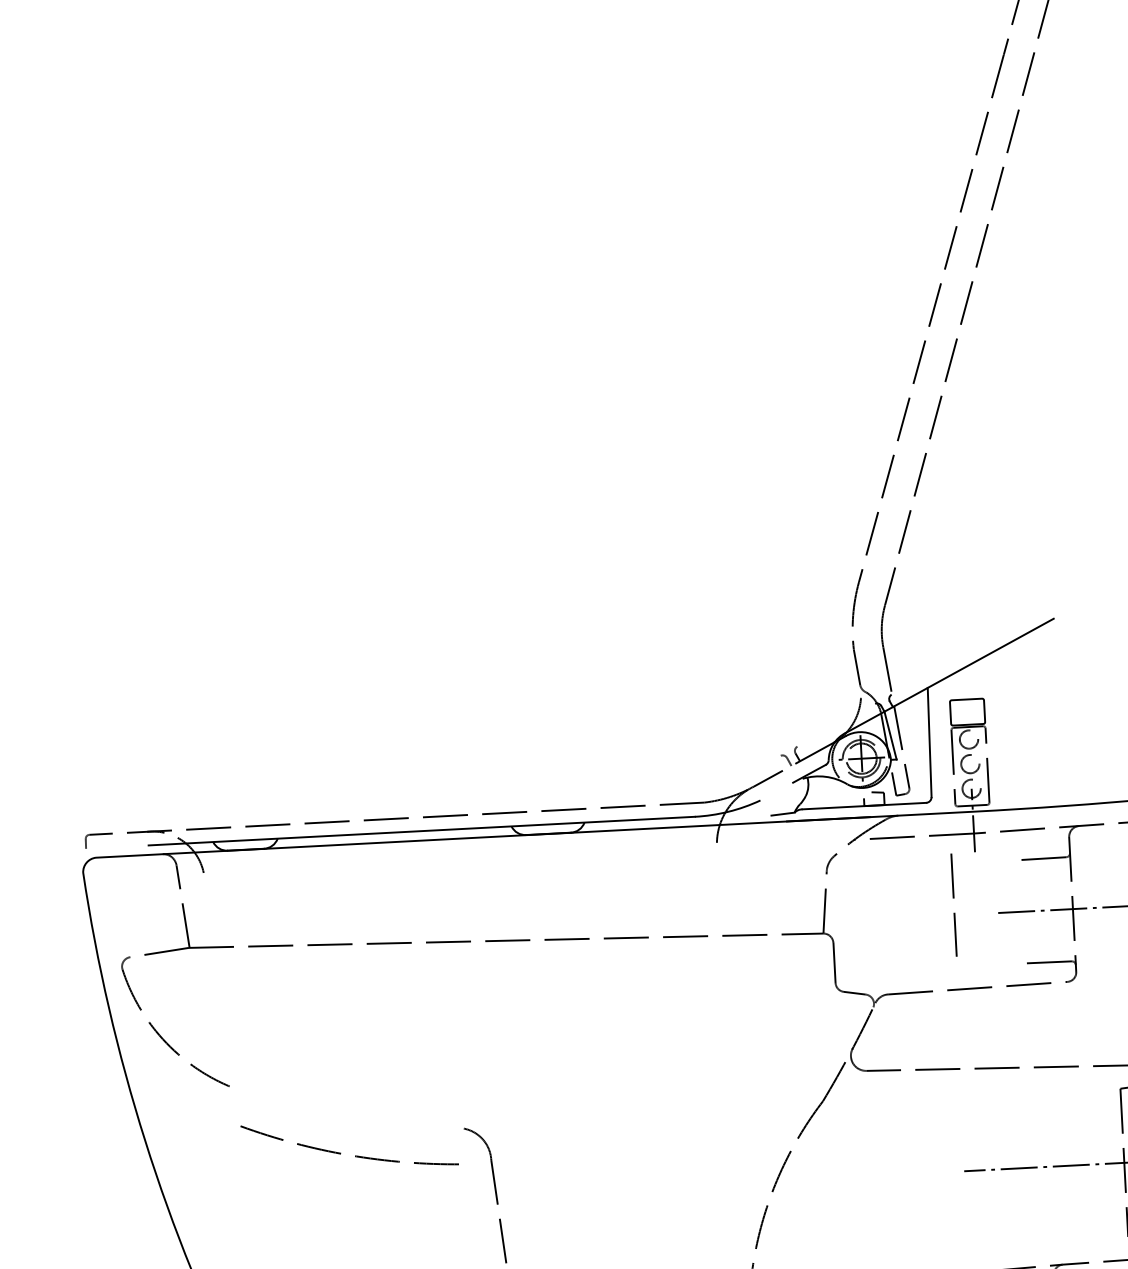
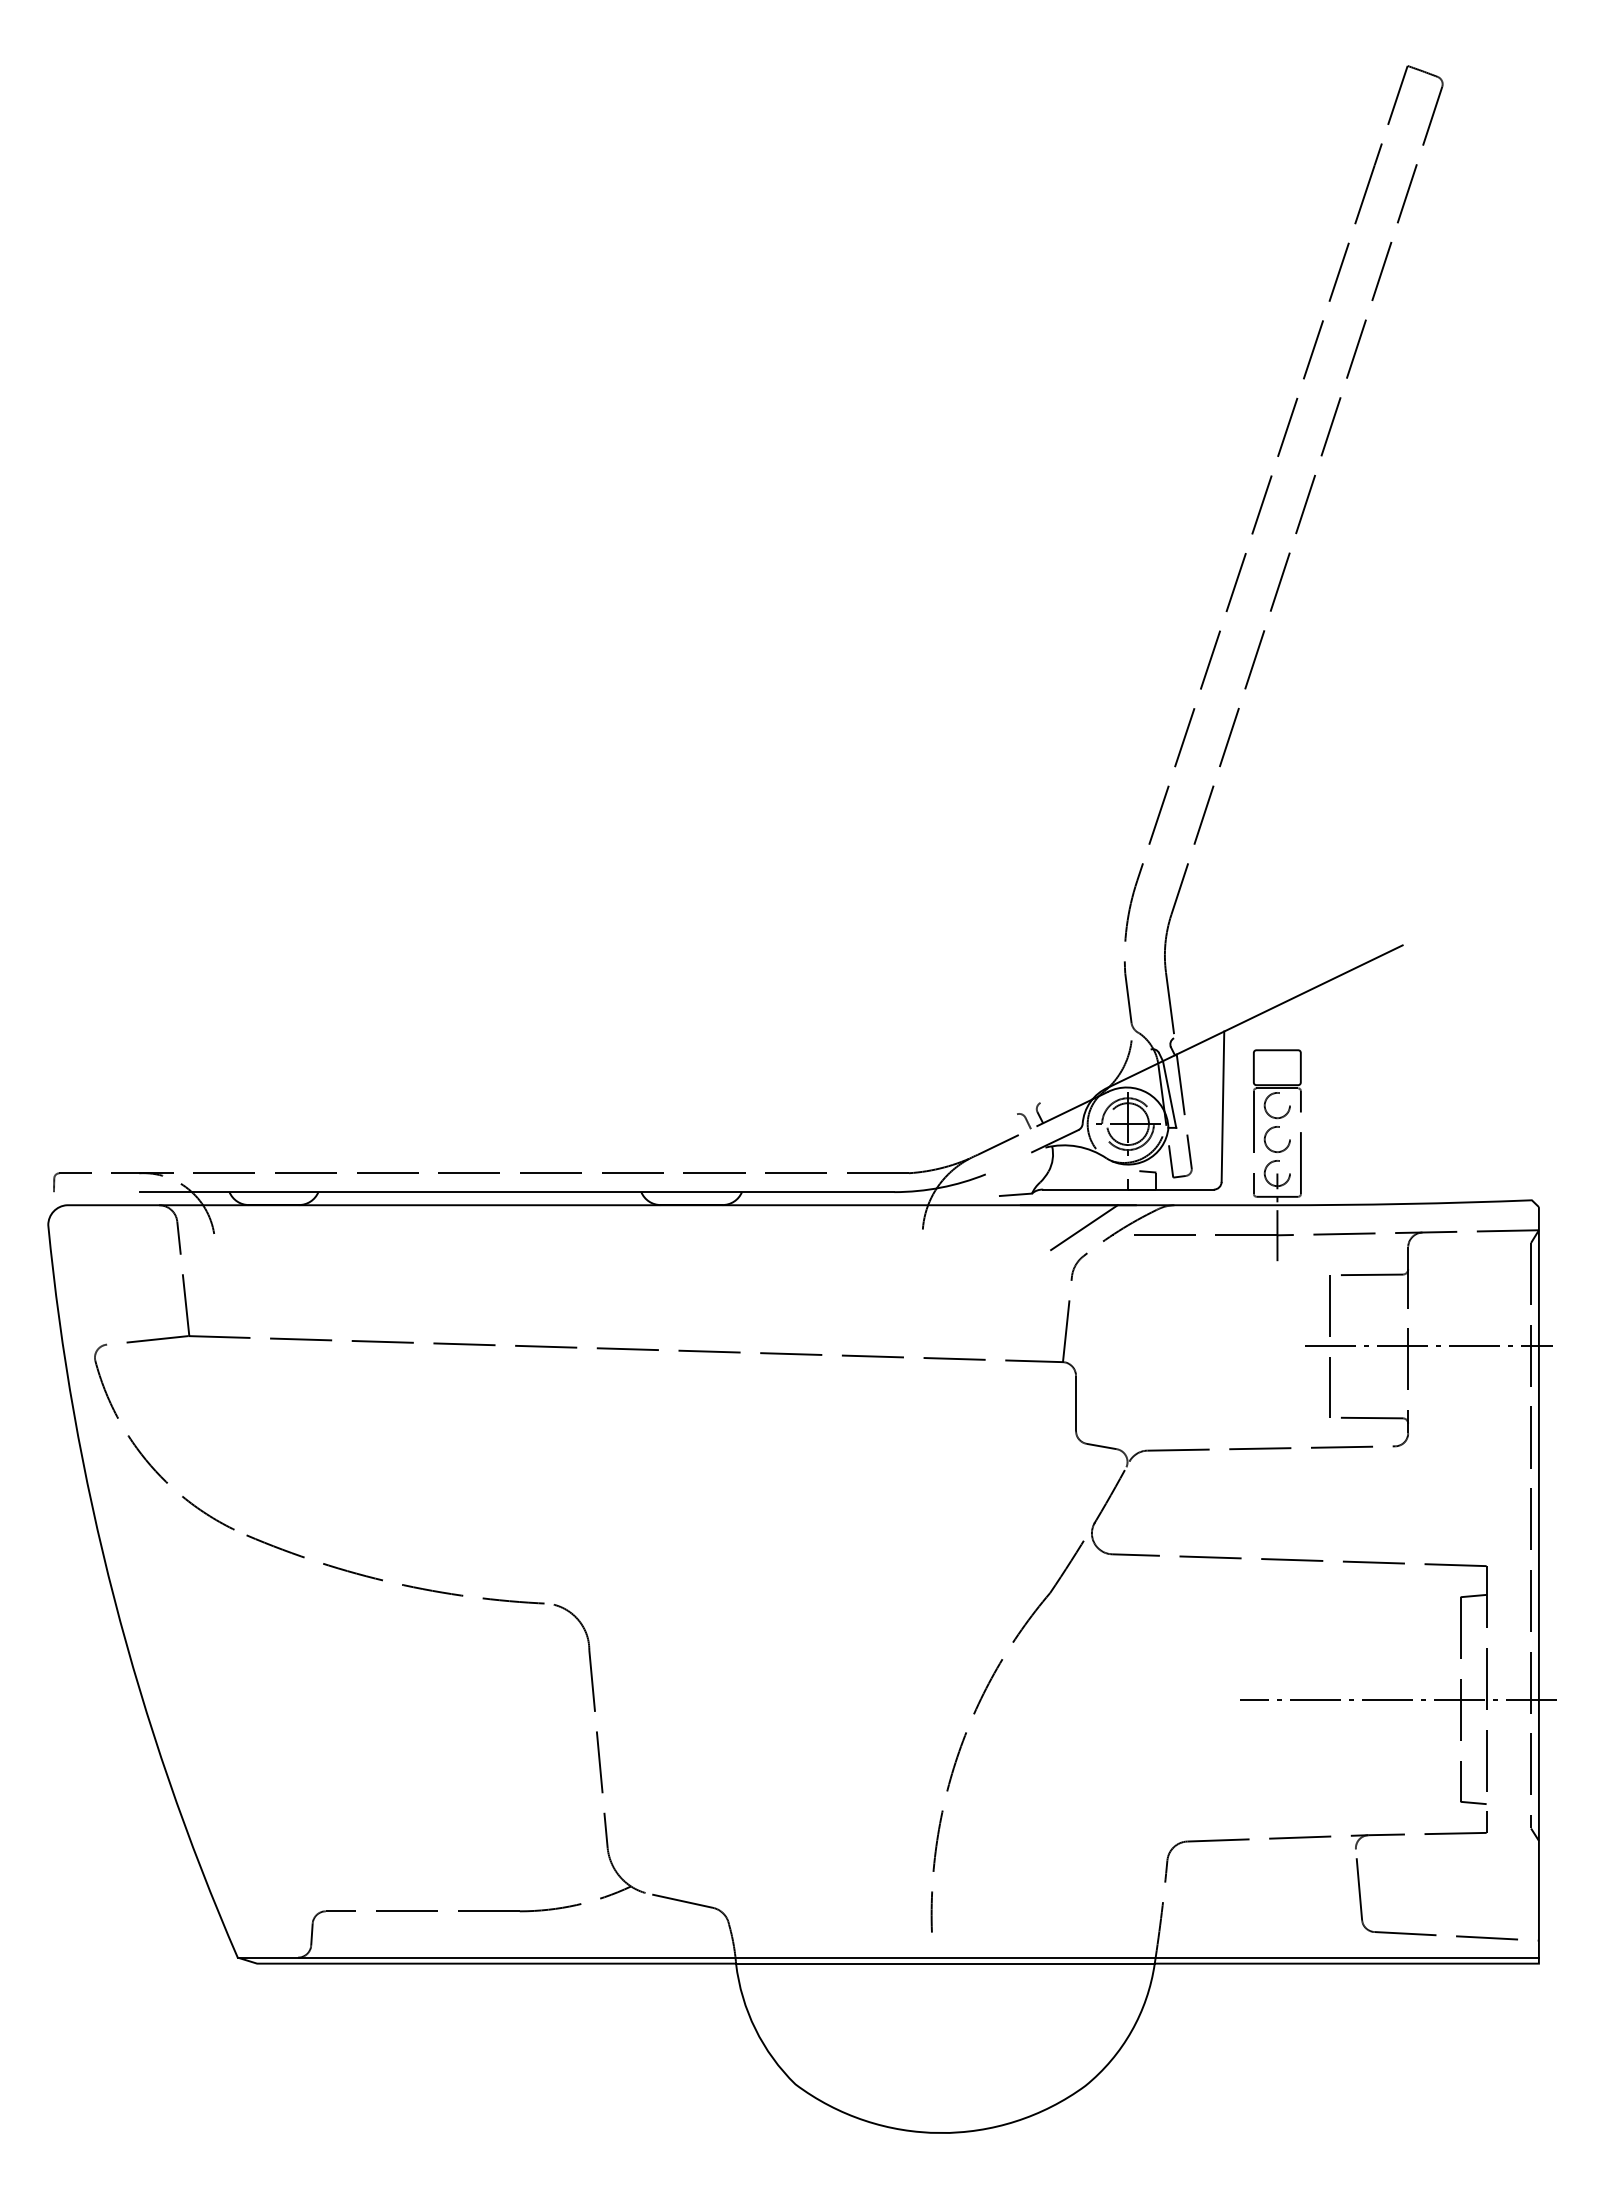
line: (833, 835) -> (1084, 1227), added
line: (953, 897) -> (1329, 1336), moved
arc: (340, 1153) -> (382, 1579), moved

